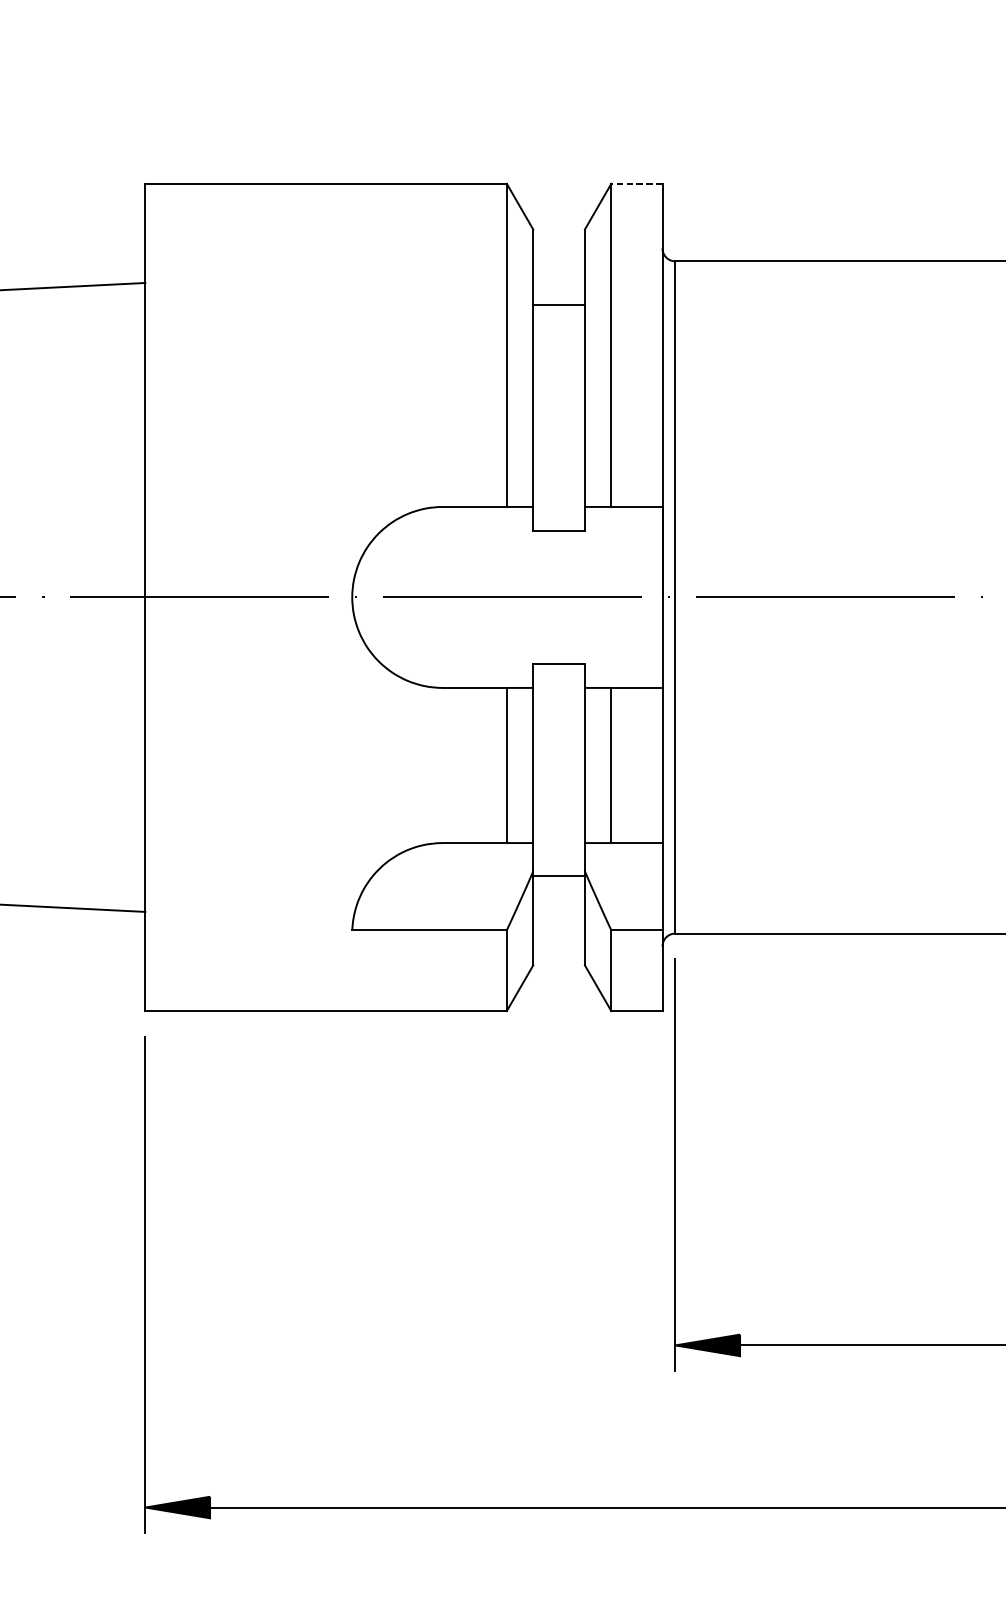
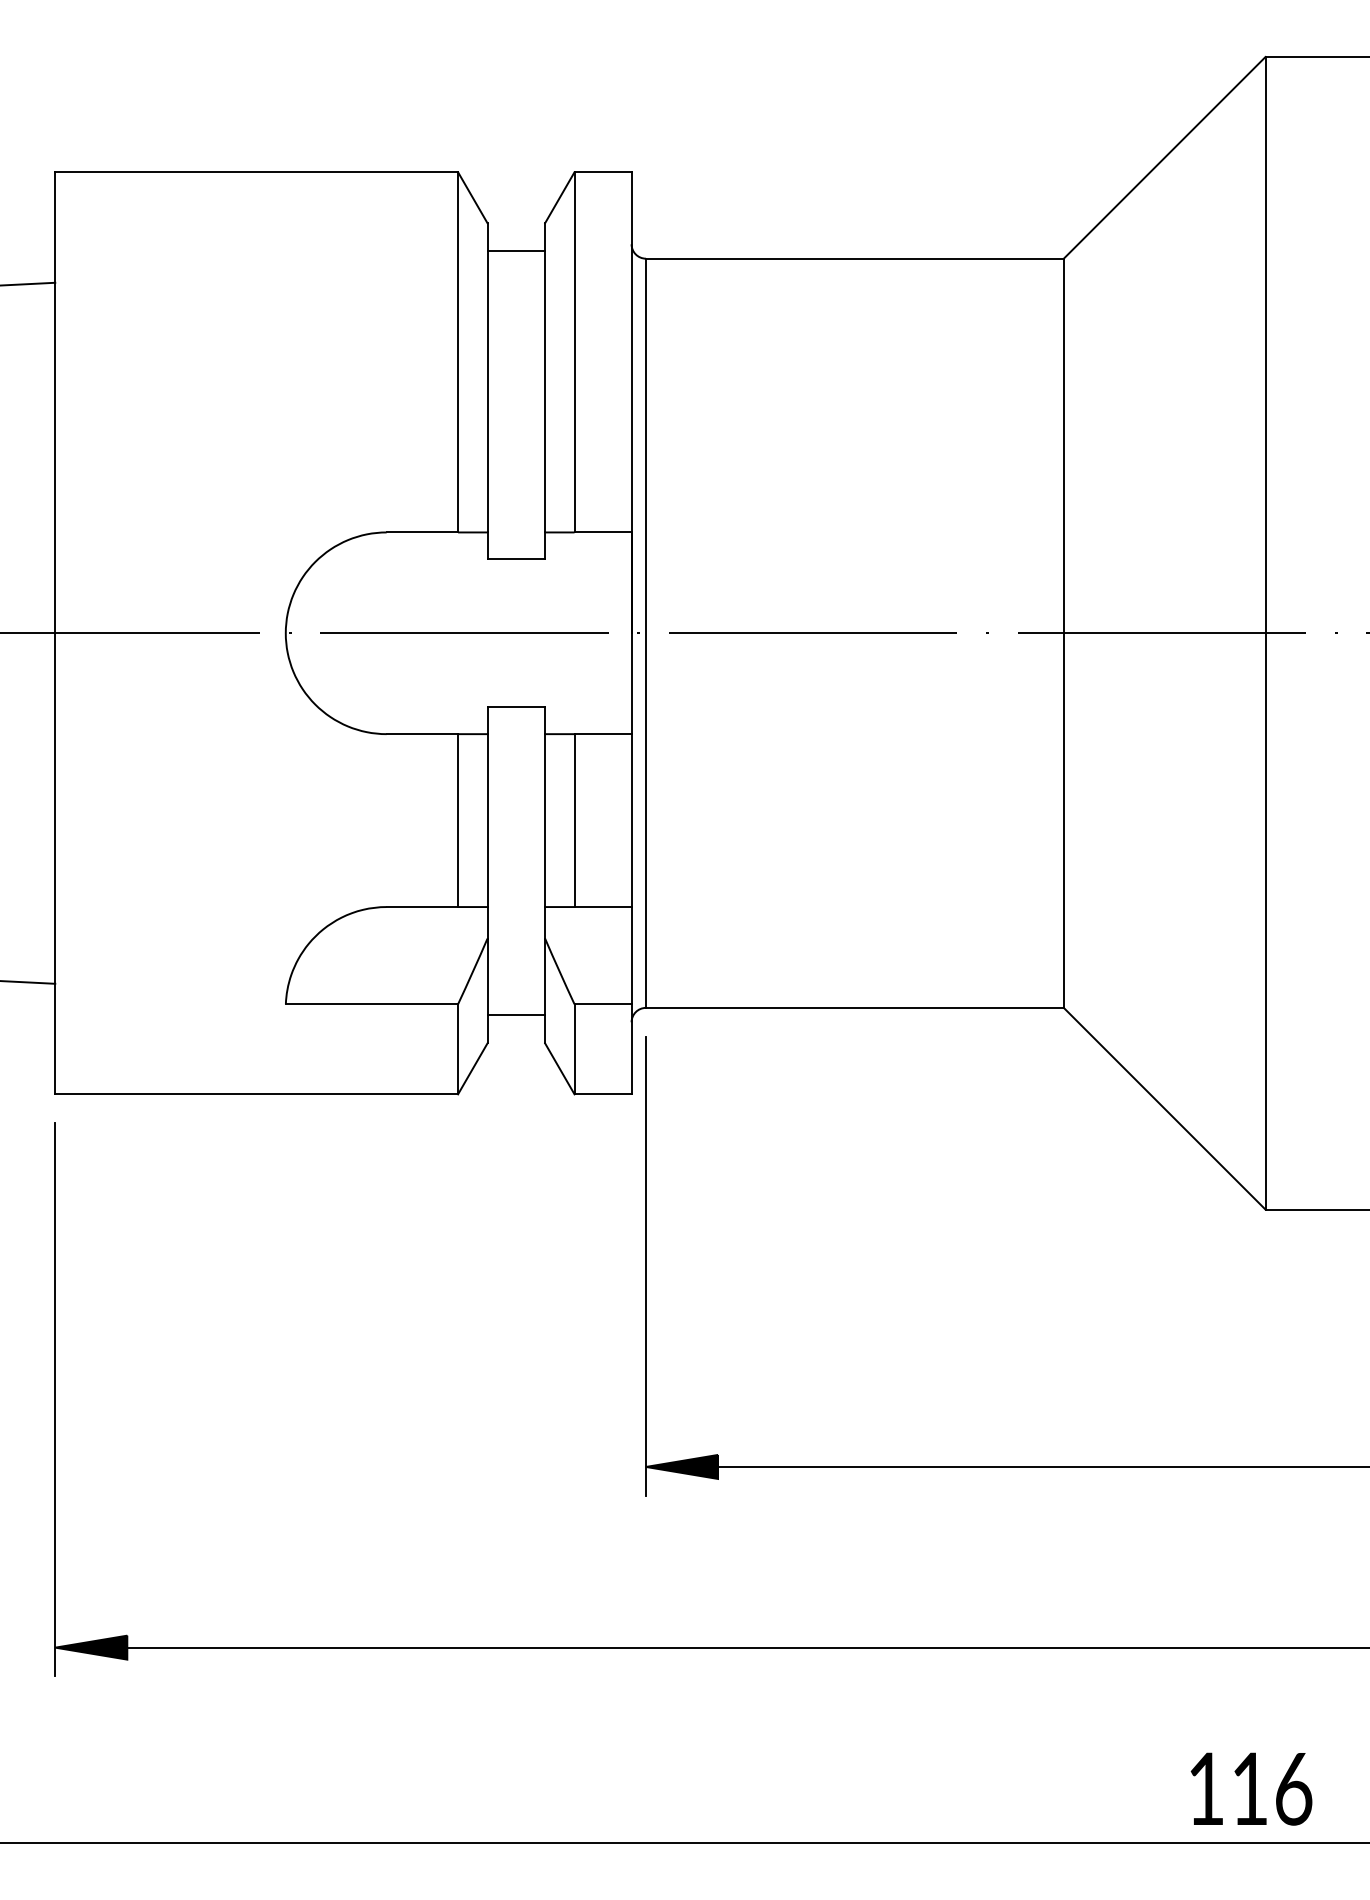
line: (637, 184) -> (603, 172), dashed -> solid
line: (559, 305) -> (516, 251), moved
line: (559, 876) -> (516, 1015), moved

